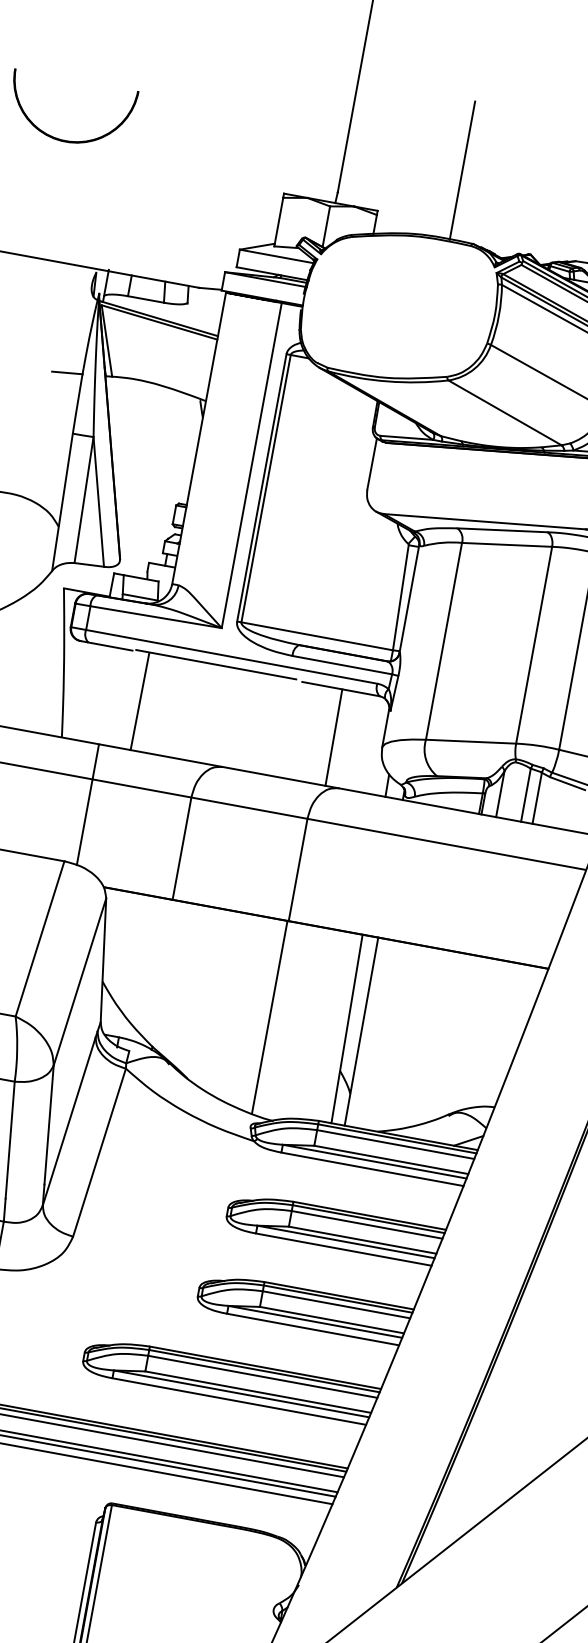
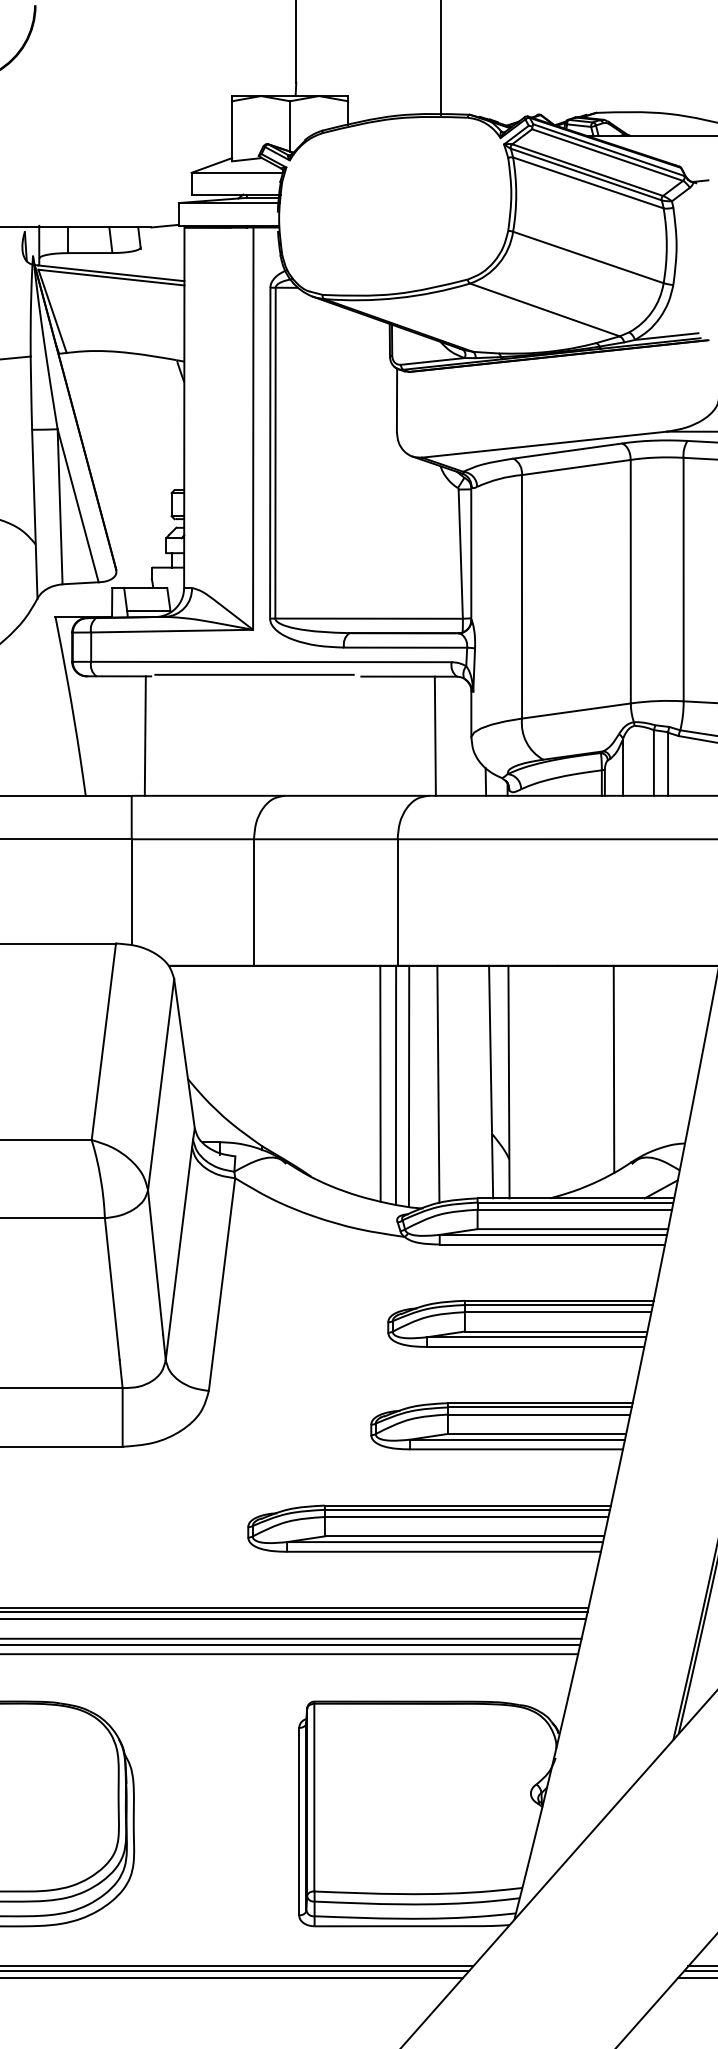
line: (139, 701) -> (144, 735), moved
line: (333, 736) -> (434, 735), moved
line: (257, 1013) -> (380, 1083), added
line: (279, 1019) -> (408, 1085), added
line: (304, 1022) -> (438, 1083), added
line: (447, 1036) -> (613, 1068), added

